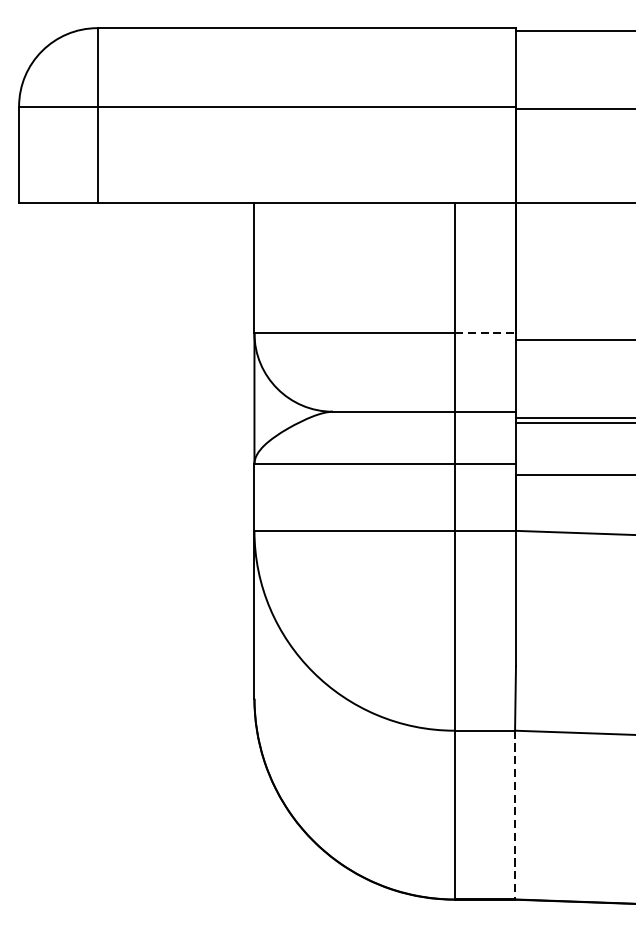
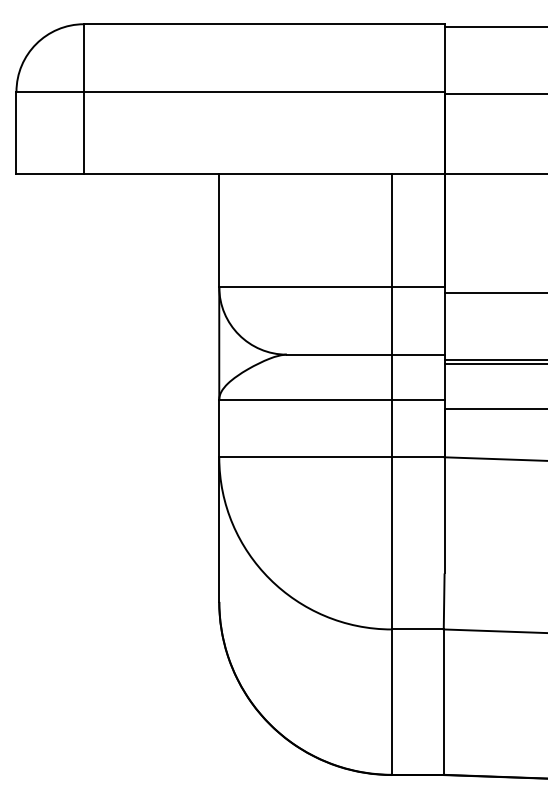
line: (485, 333) -> (418, 287), dashed -> solid
line: (514, 815) -> (443, 702), dashed -> solid

